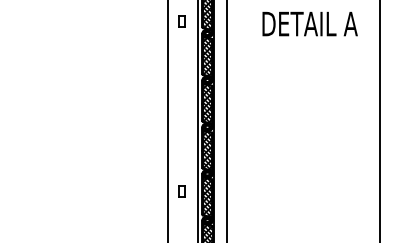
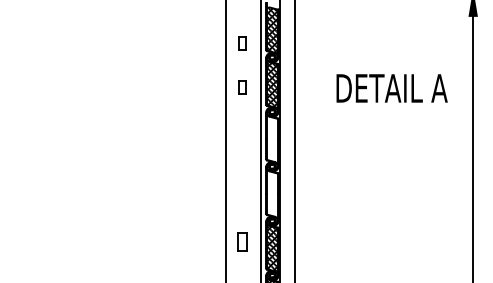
text: (309, 24) -> (391, 88), moved
part: (181, 59) -> (242, 87), added
hatch: (207, 103) -> (272, 139), removed
hatch: (207, 151) -> (272, 194), removed
part: (181, 191) -> (242, 241), size x1.4

